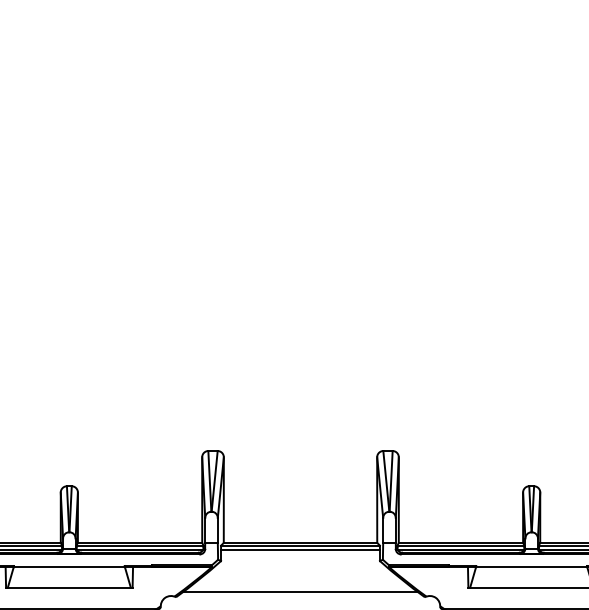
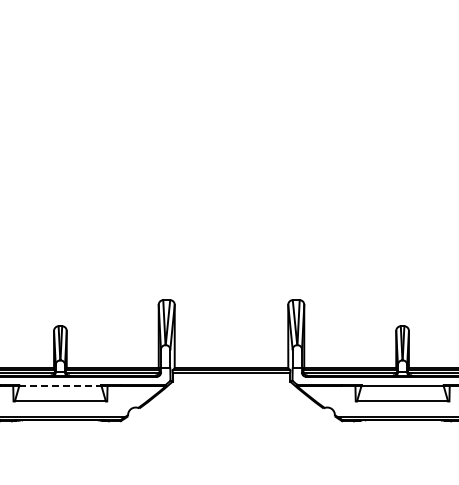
line: (69, 567) -> (60, 386), solid -> dashed
line: (300, 591) -> (231, 404), removed

